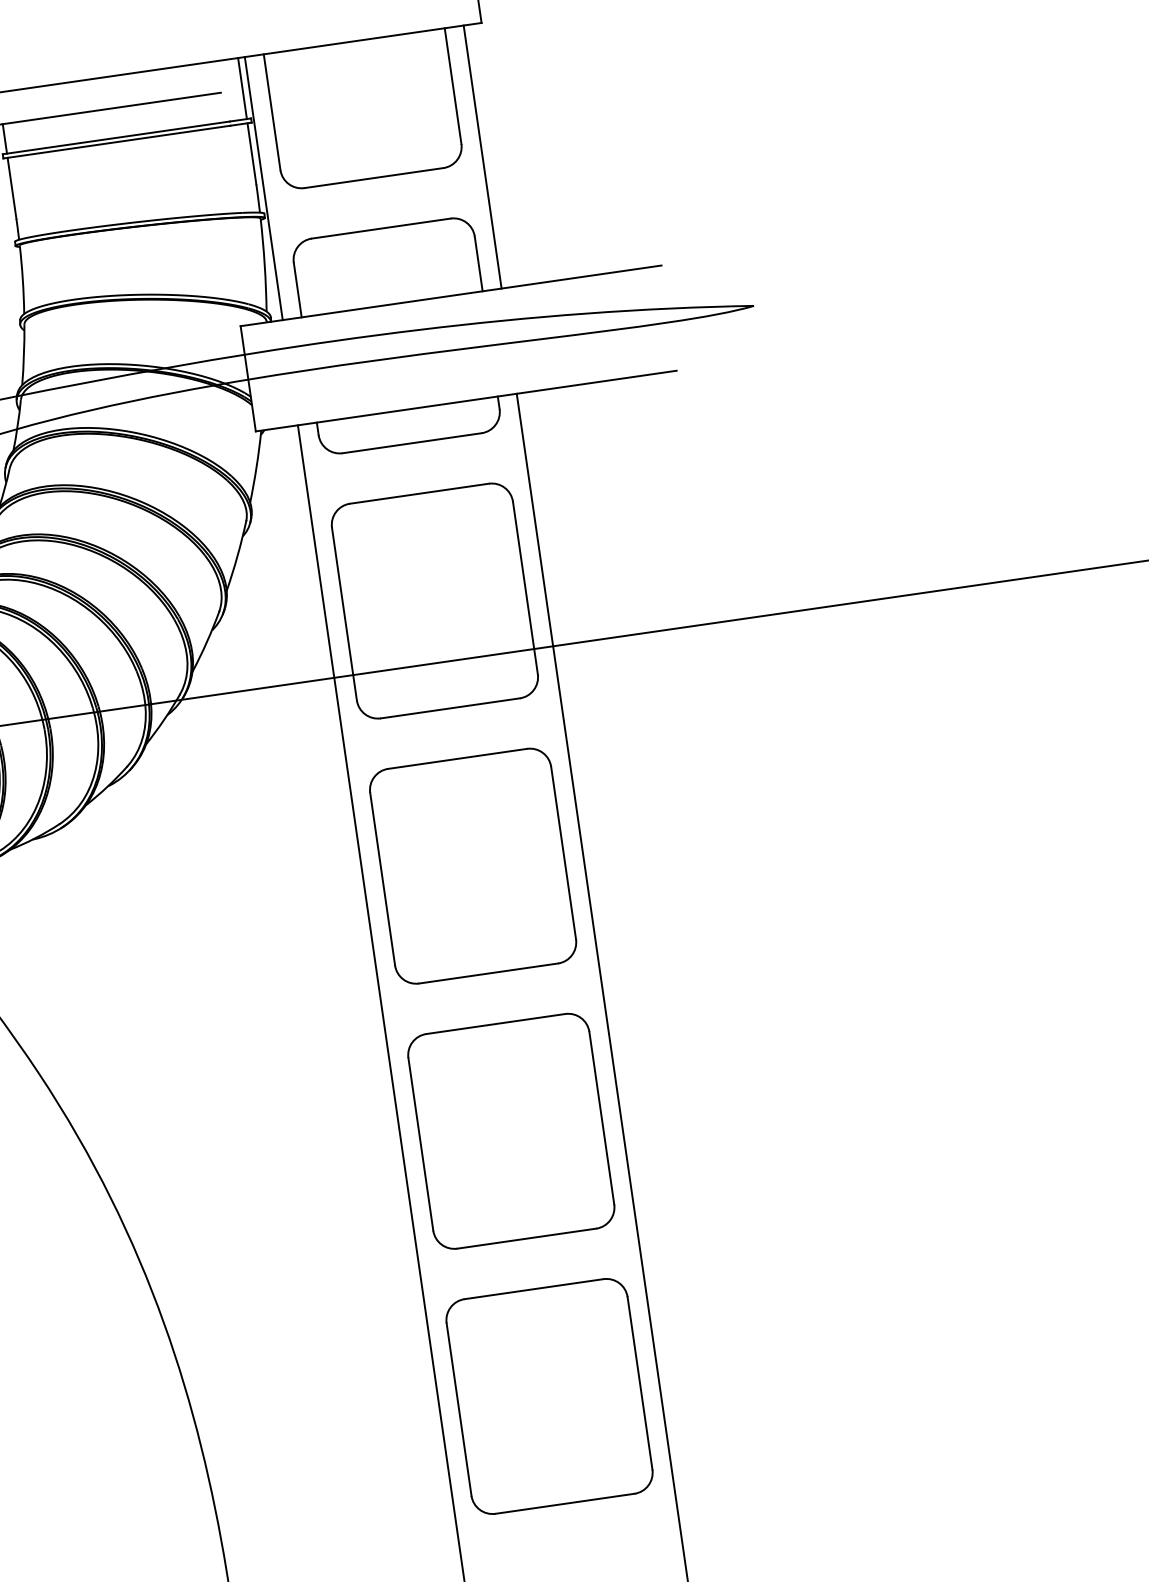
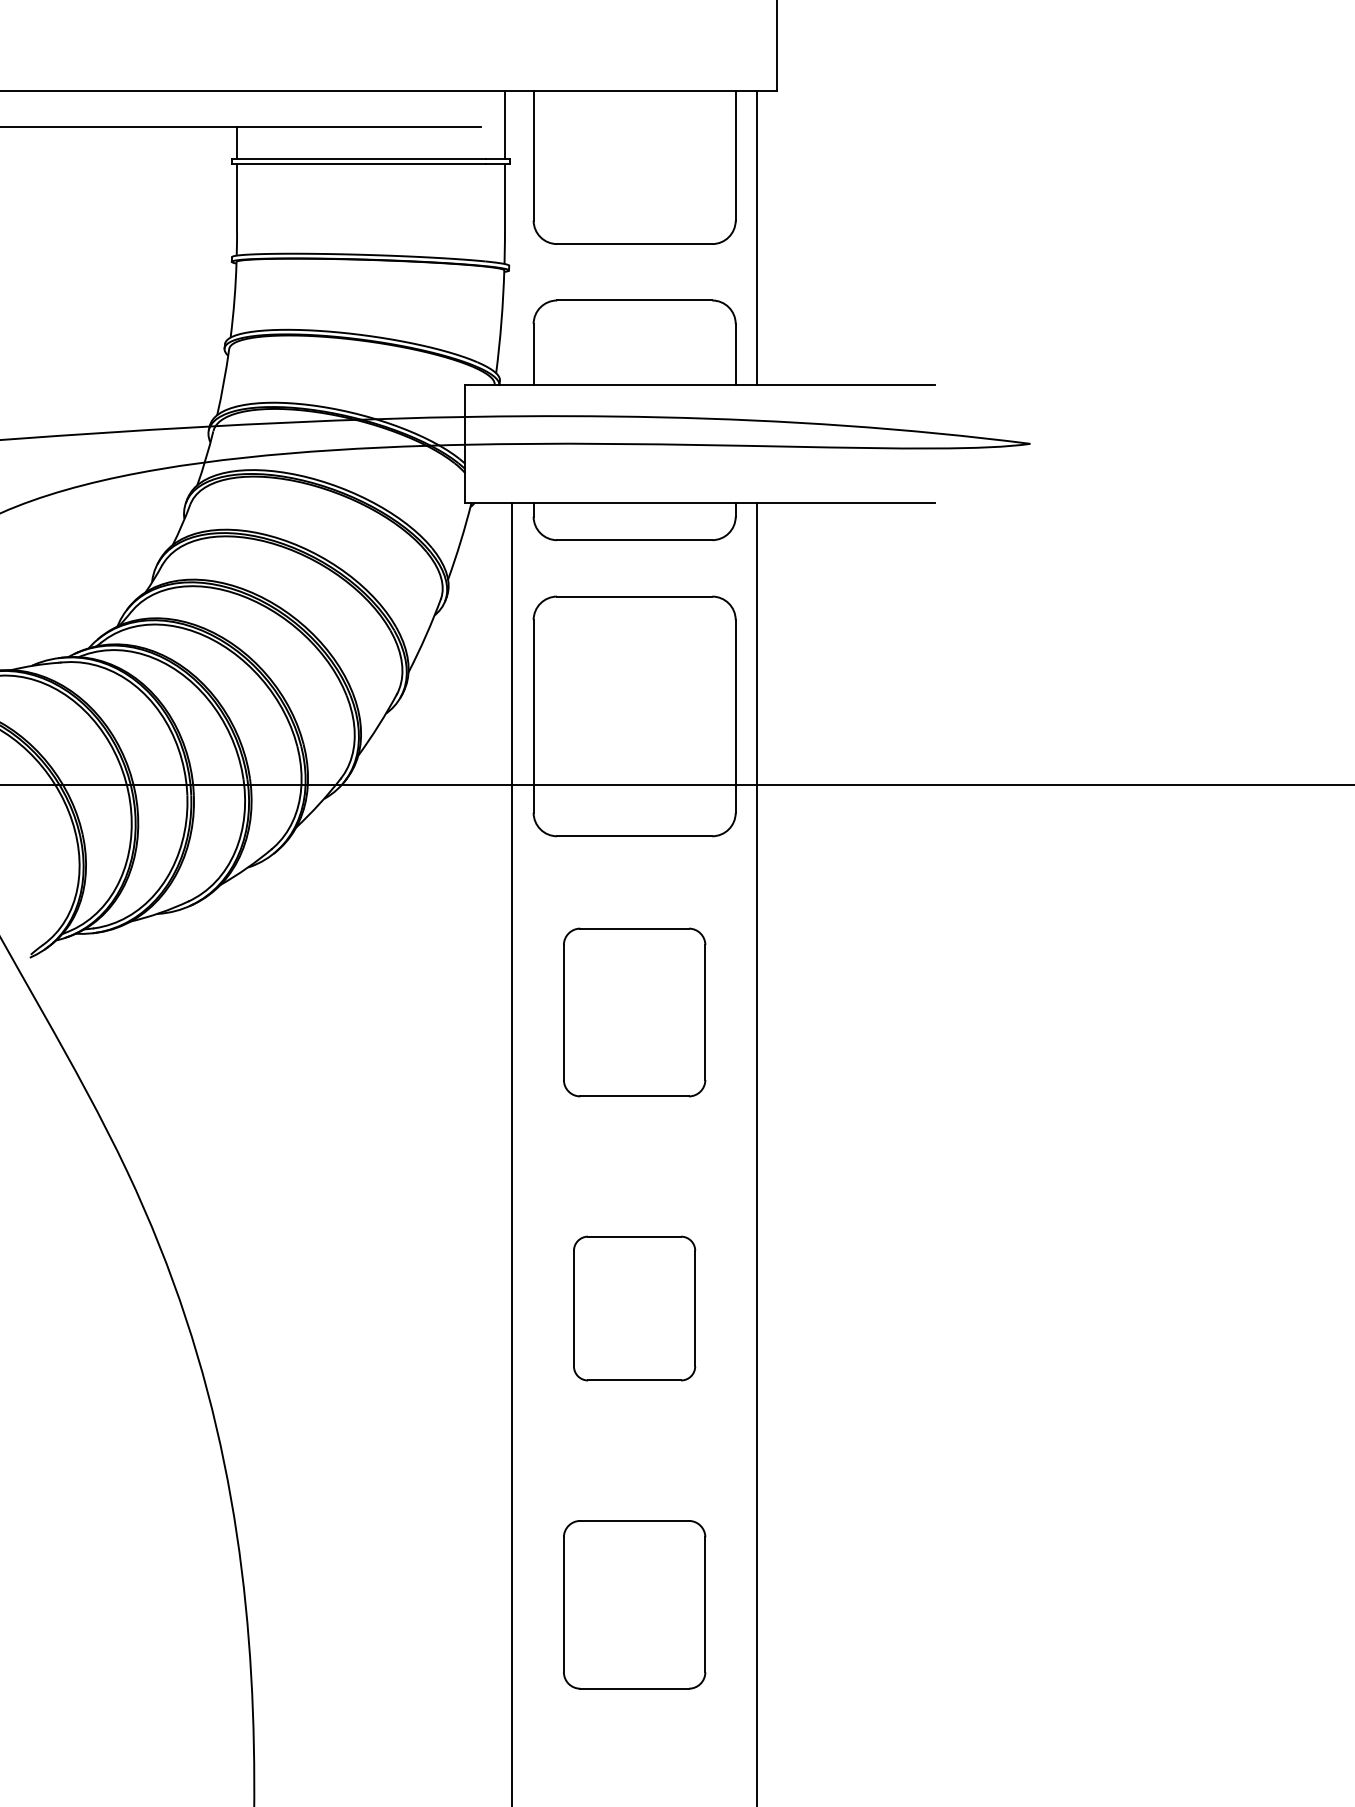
line: (263, 188) -> (512, 238), removed
part: (472, 866) -> (634, 1012), size x0.7
part: (511, 1131) -> (634, 1308), size x0.6
part: (549, 1396) -> (634, 1604), size x0.7

